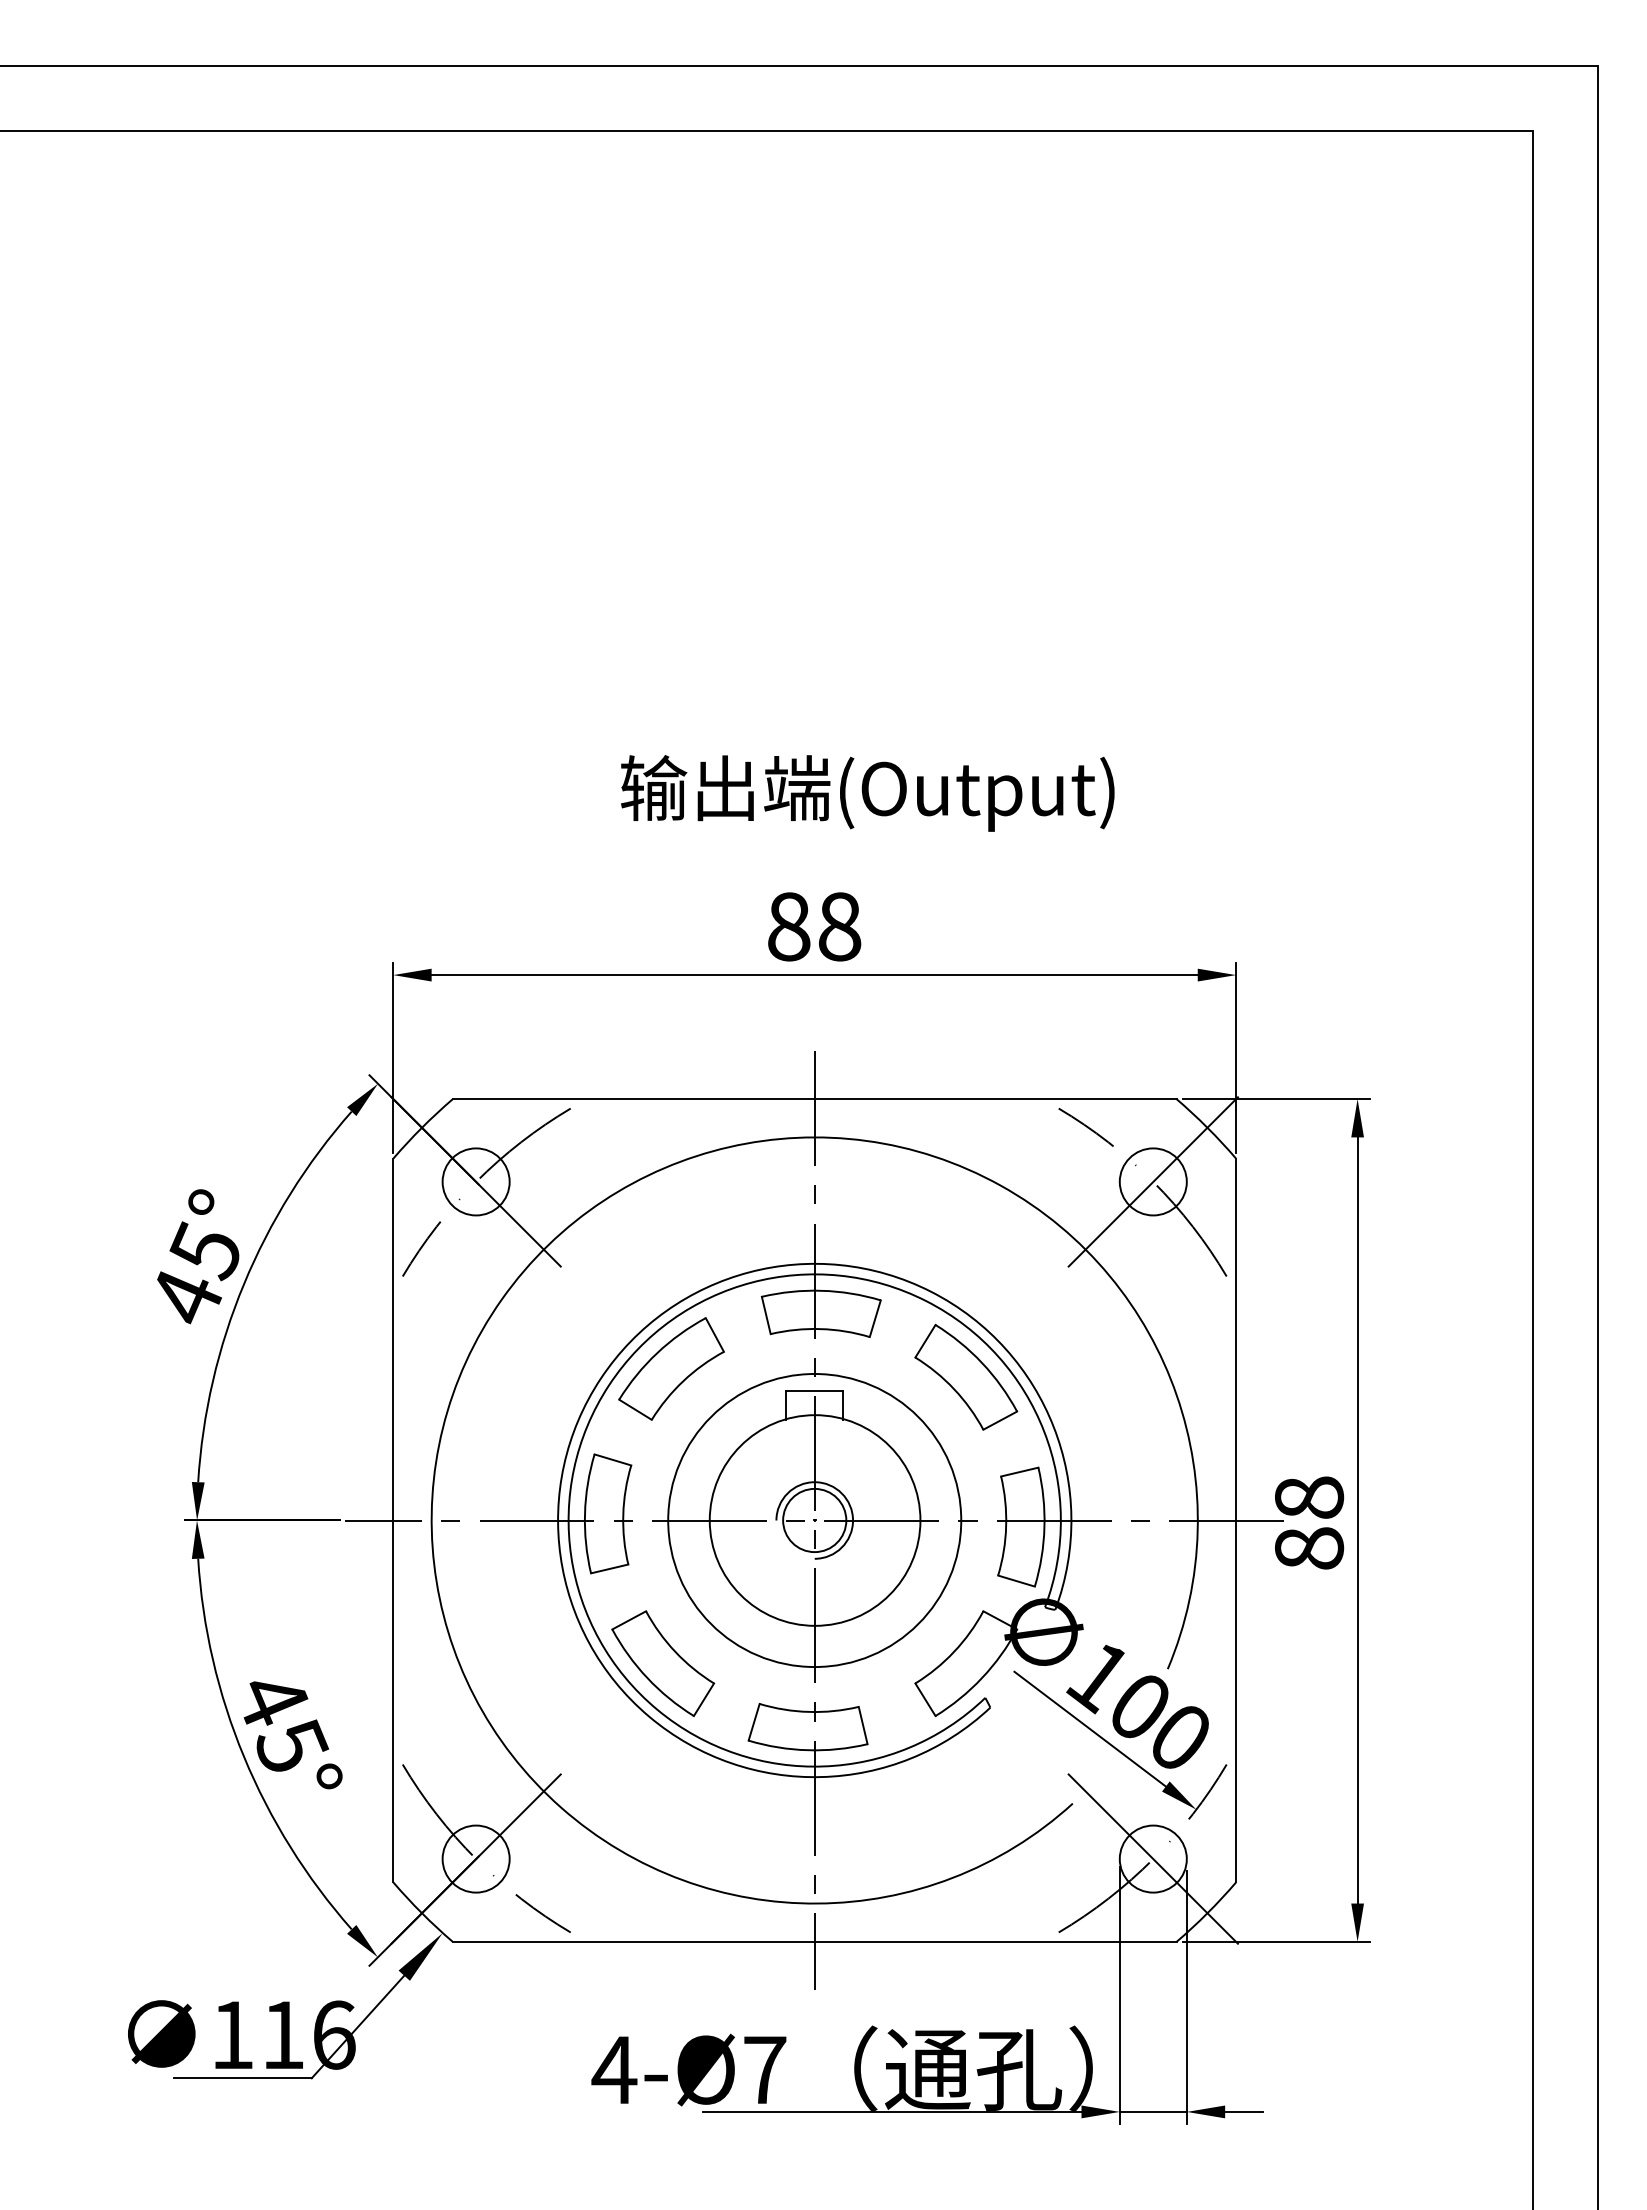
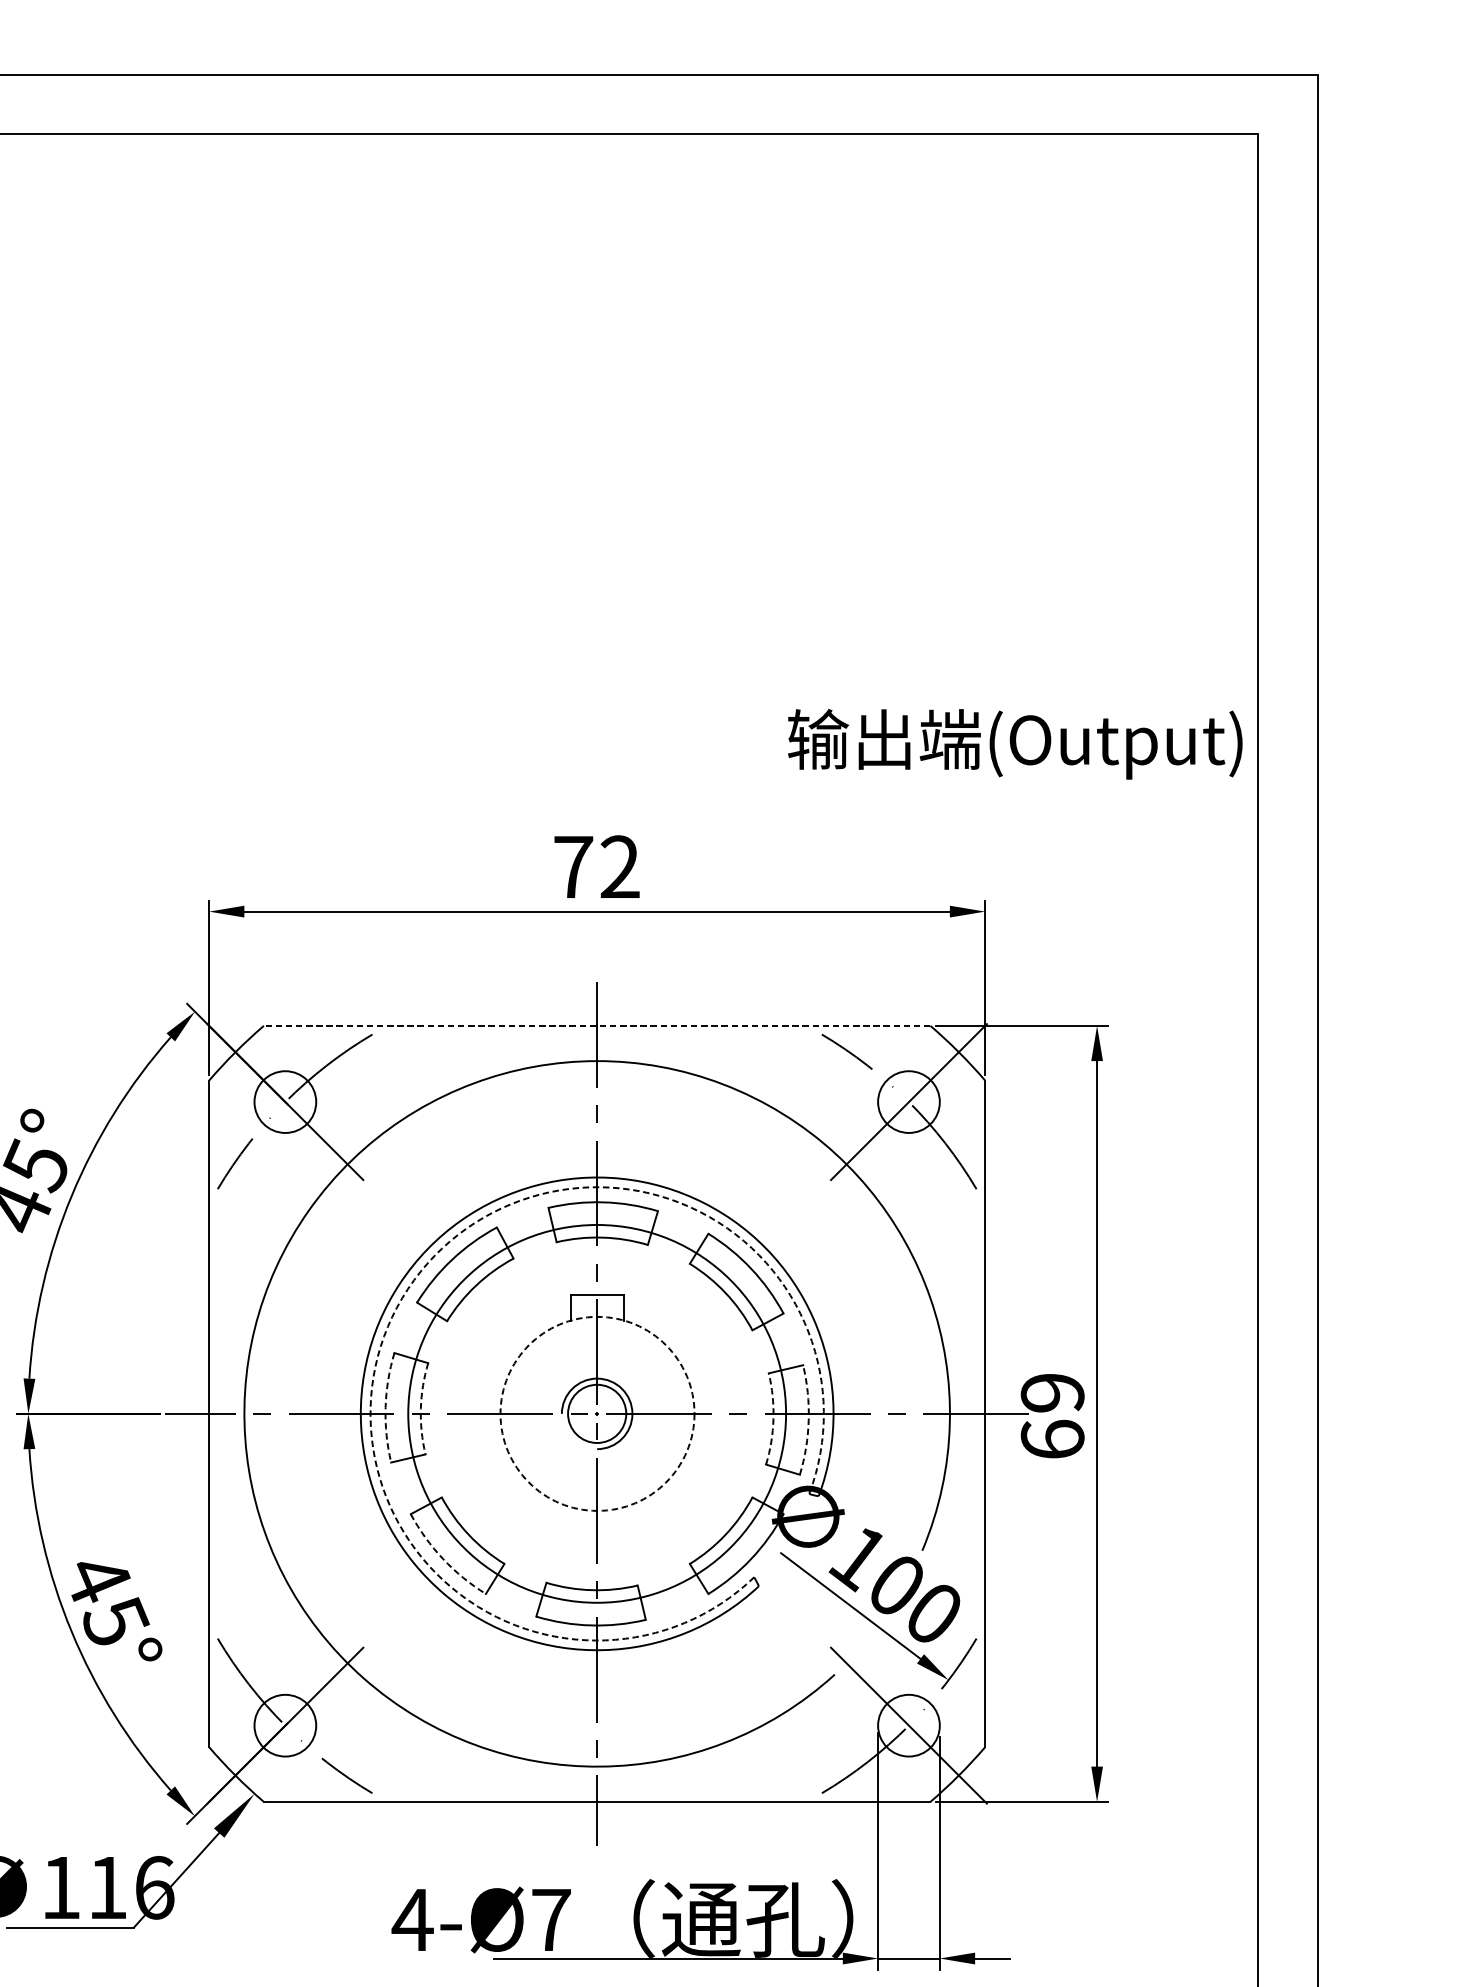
text: (867, 793) -> (1015, 744), moved
text: (814, 926) -> (596, 866), 88 -> 72
line: (814, 1099) -> (596, 1026), solid -> dashed
arc: (609, 1385) -> (408, 1289), solid -> dashed
arc: (585, 1513) -> (386, 1407), solid -> dashed
arc: (623, 1514) -> (421, 1408), solid -> dashed
circle: (814, 1520) -> (596, 1413), size x1.4
circle: (814, 1520) -> (596, 1413), solid -> dashed
text: (1309, 1522) -> (1052, 1415), 88 -> 69
arc: (1006, 1526) -> (773, 1419), solid -> dashed
arc: (1044, 1527) -> (808, 1420), solid -> dashed
arc: (647, 1678) -> (443, 1559), solid -> dashed

